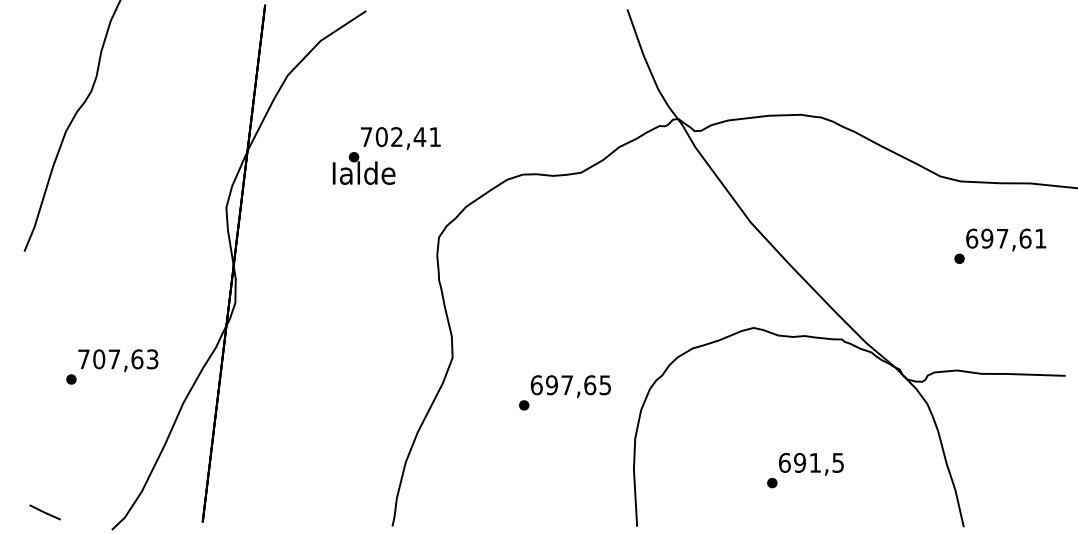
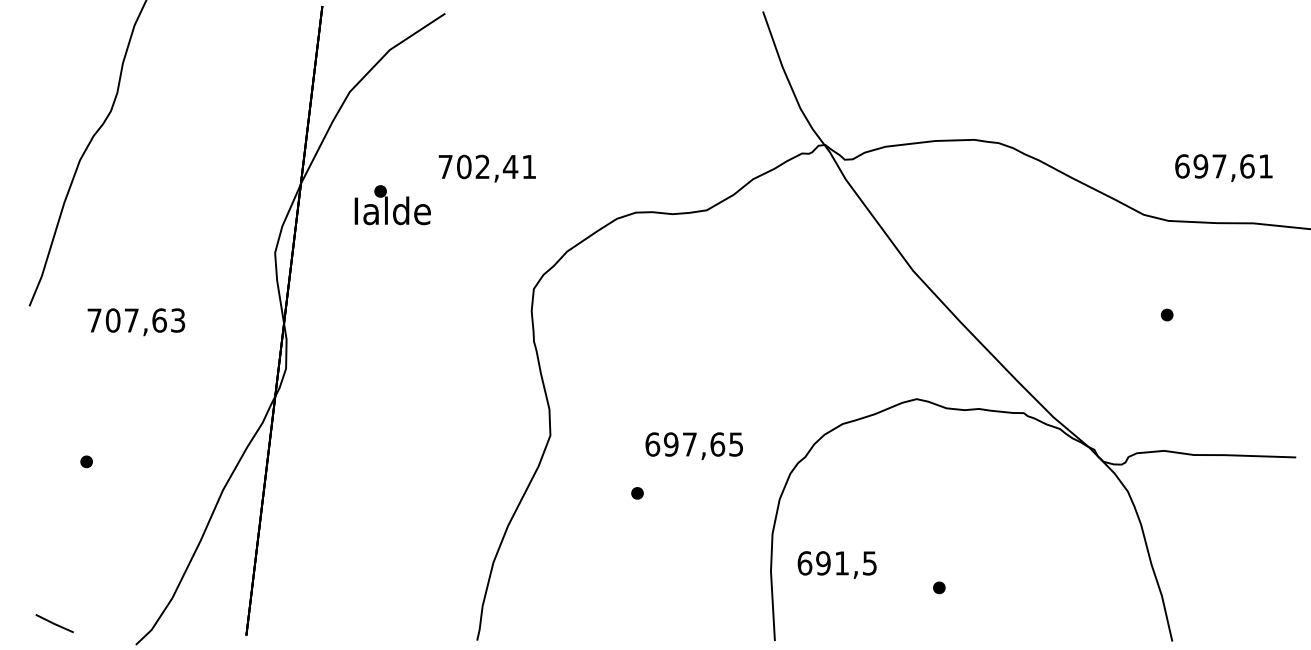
text: (363, 168) -> (392, 205), moved
text: (1006, 239) -> (1224, 167), moved
text: (118, 360) -> (136, 321), moved
text: (570, 386) -> (693, 446), moved
text: (811, 463) -> (837, 564), moved

